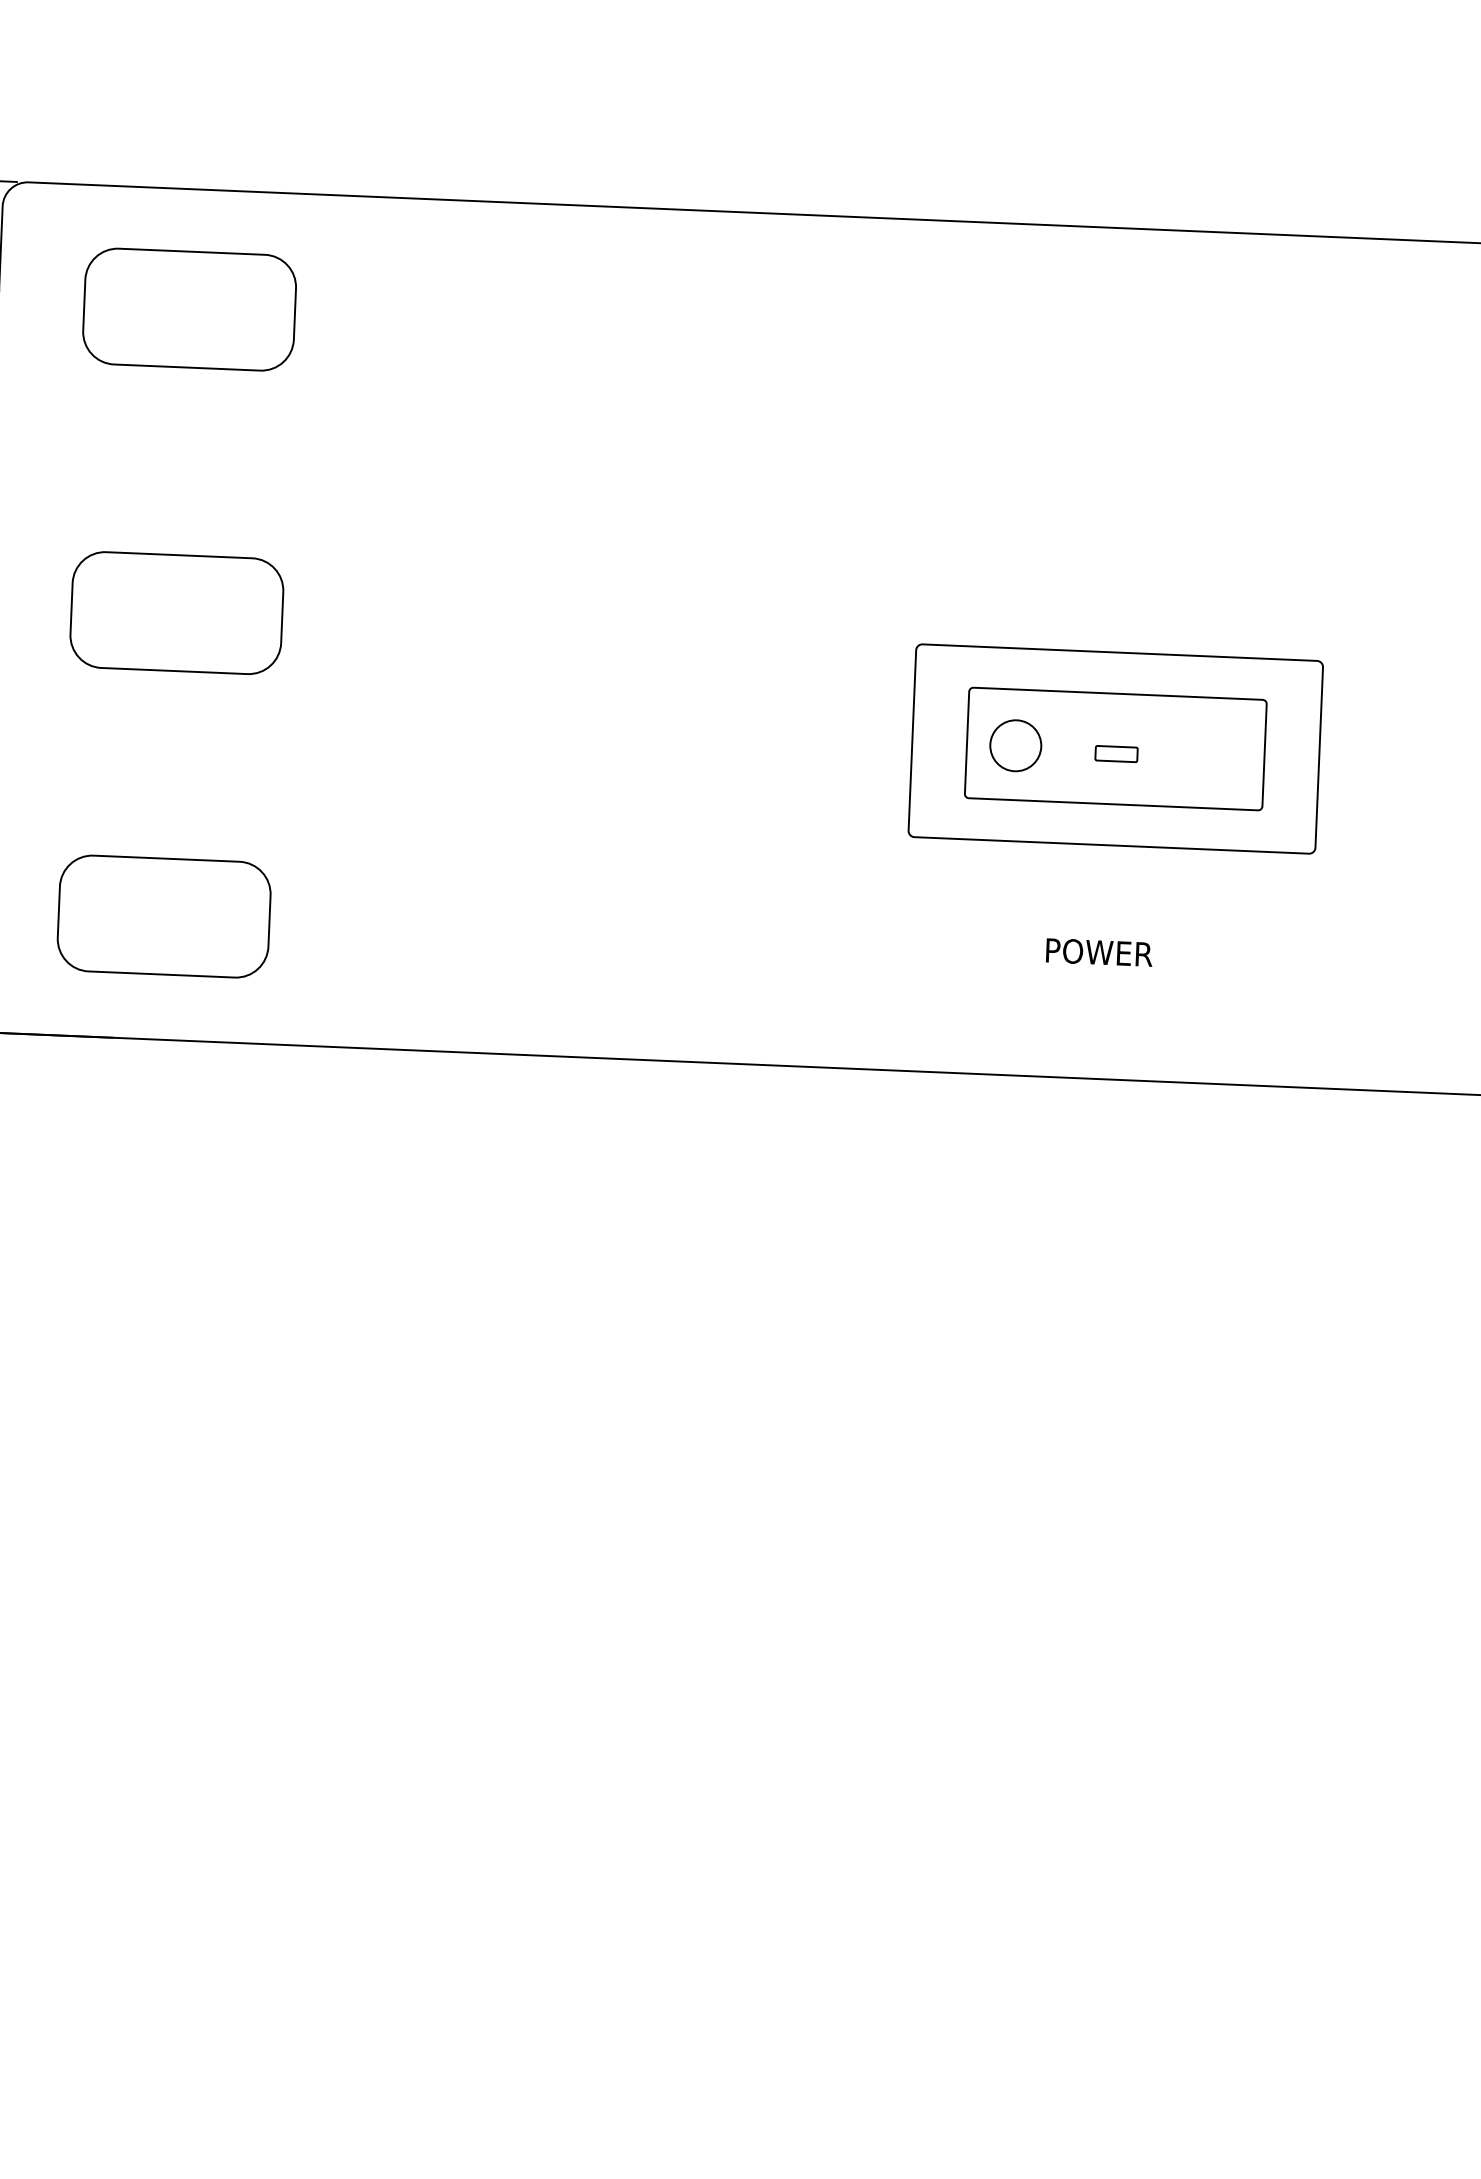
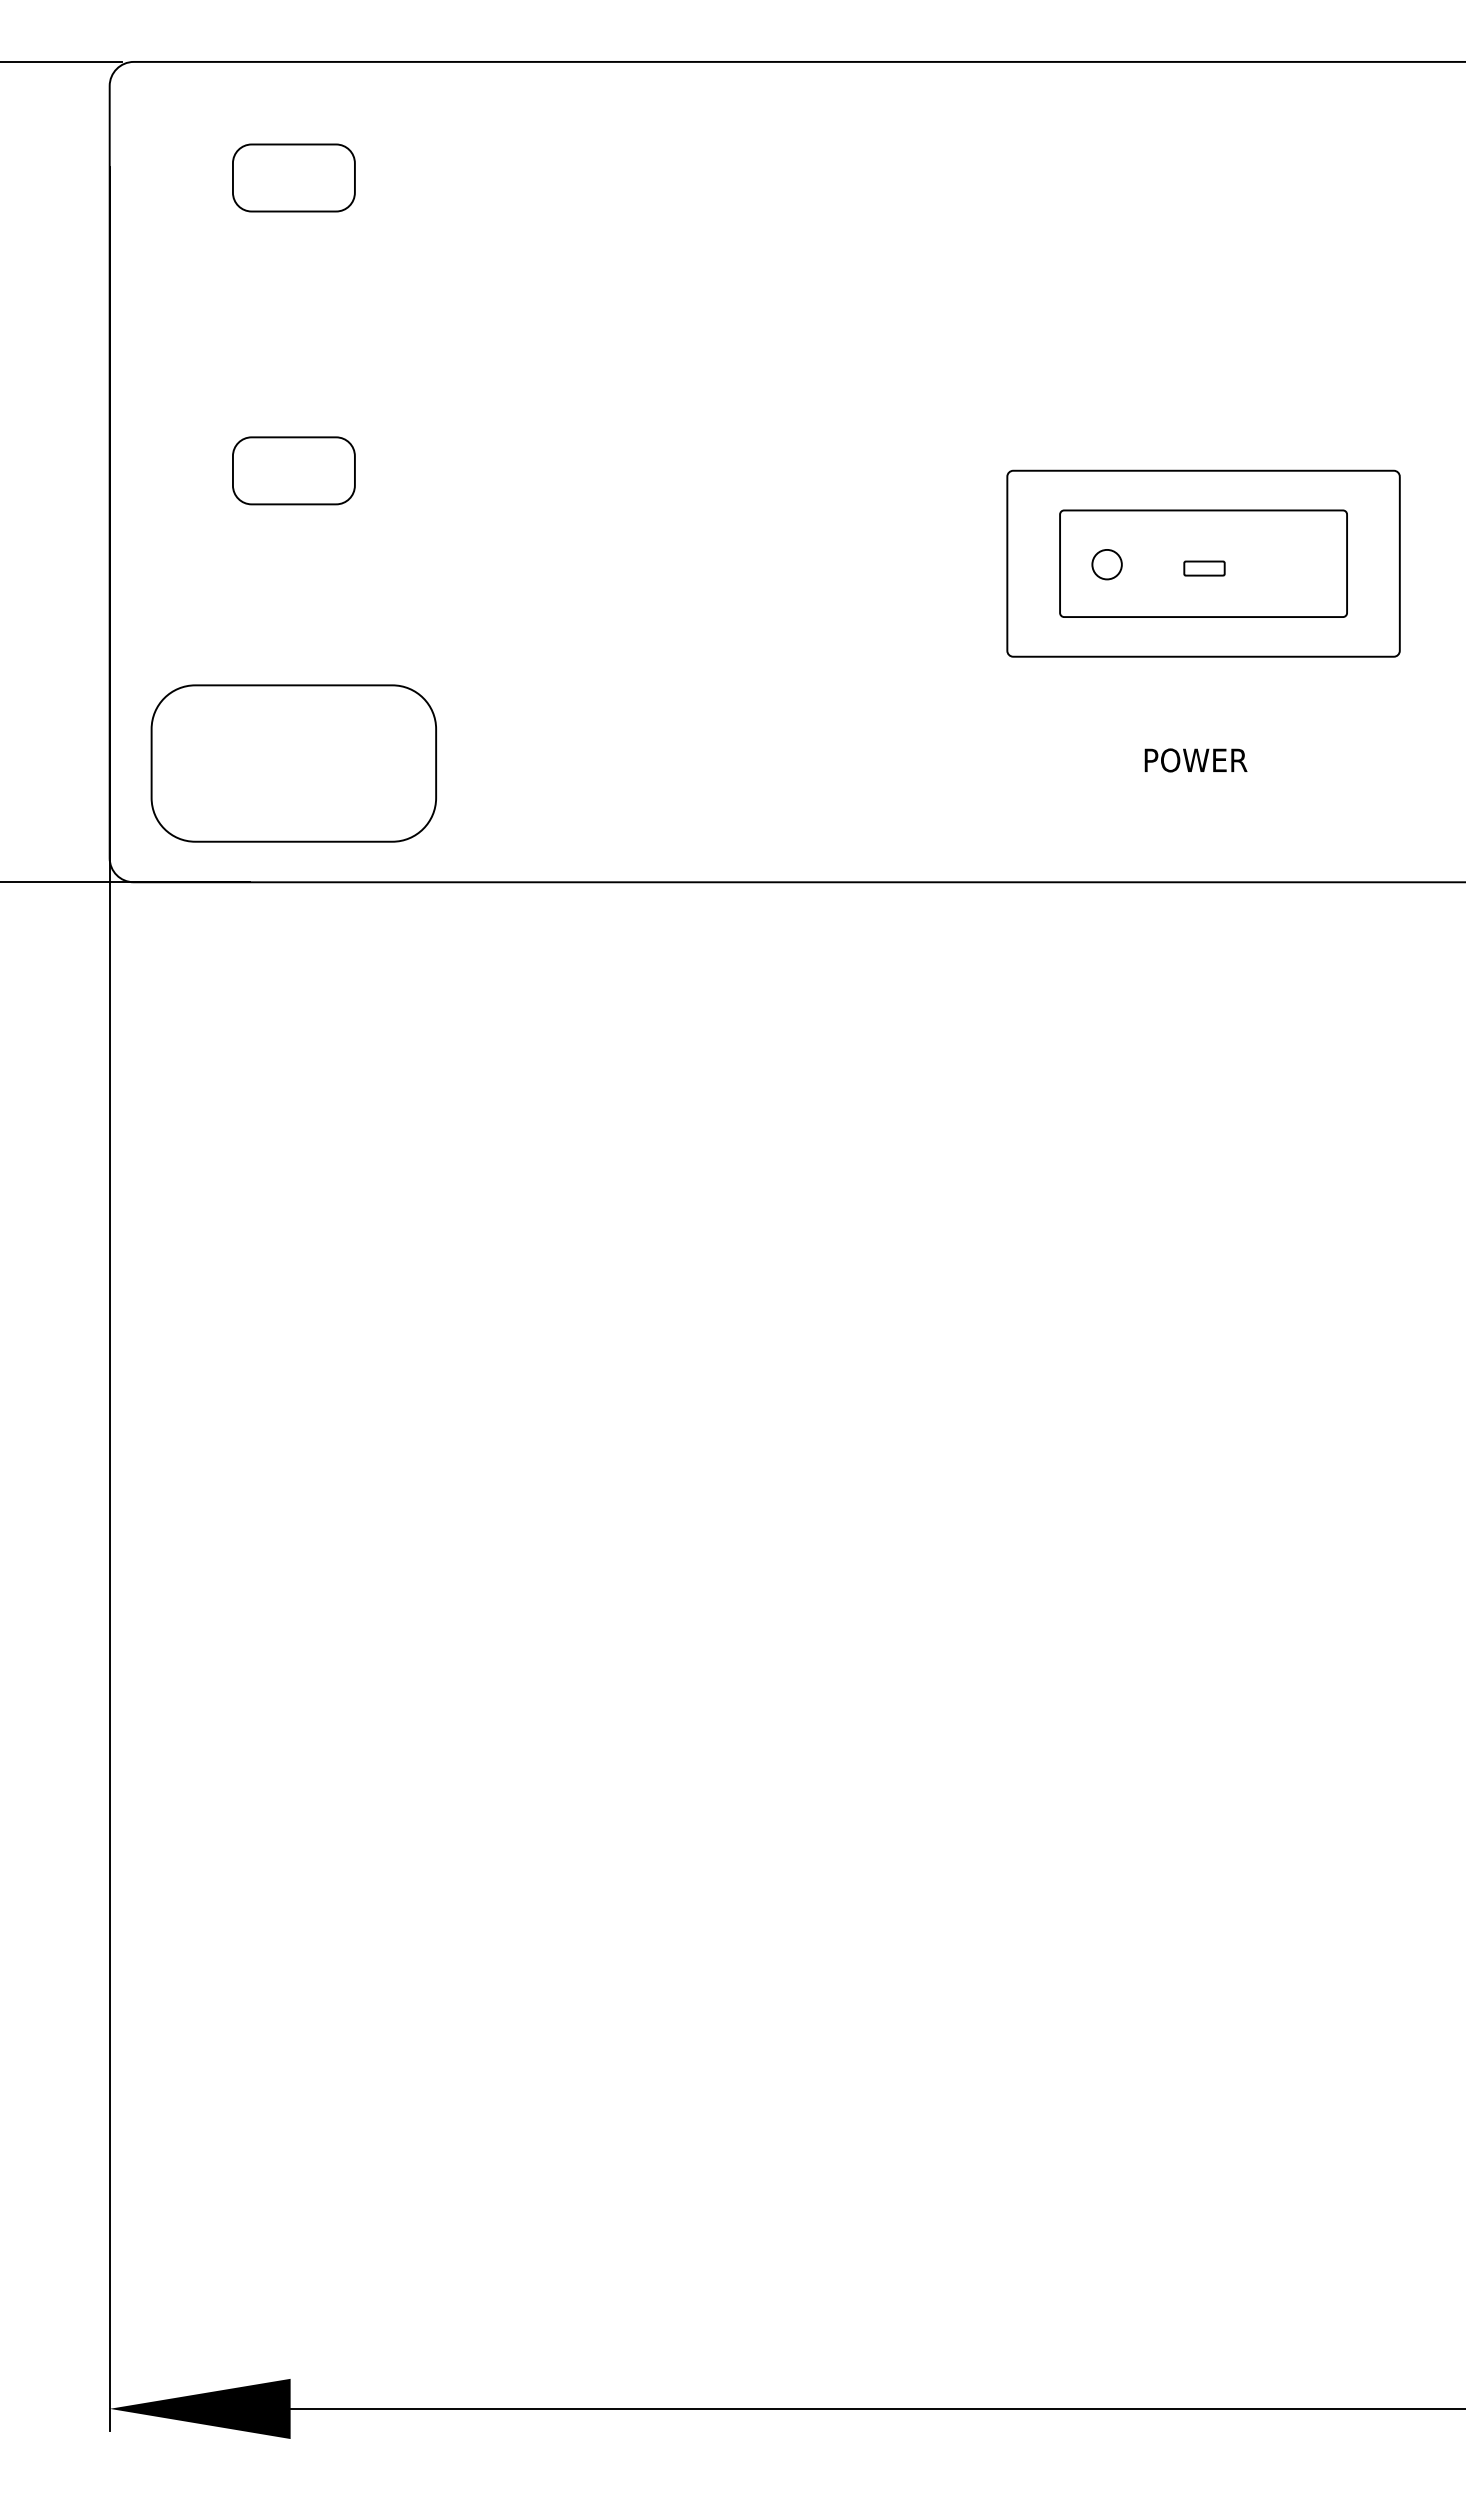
part: (189, 309) -> (293, 177), size x0.6
part: (176, 612) -> (293, 470), size x0.6
circle: (1015, 745) -> (1106, 564), size x0.6
part: (163, 916) -> (293, 763), size x1.4

